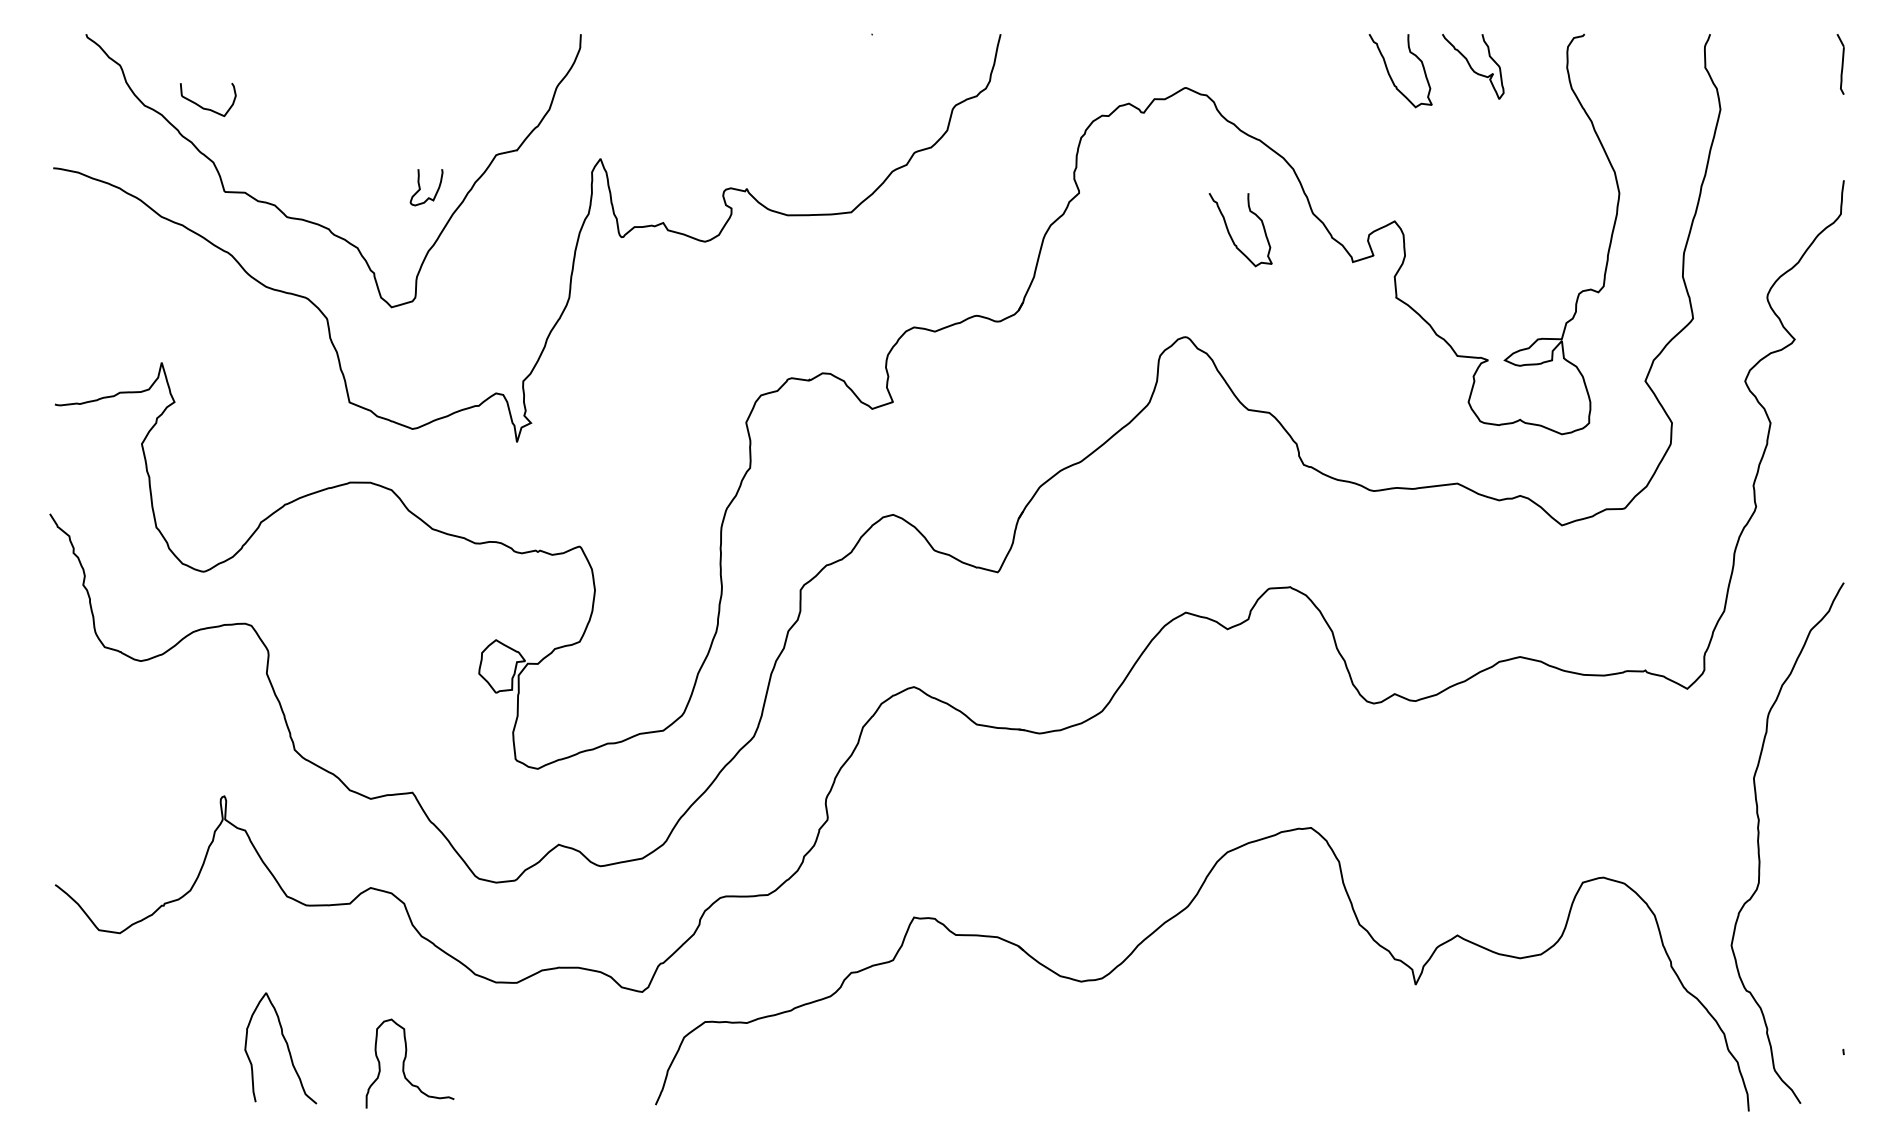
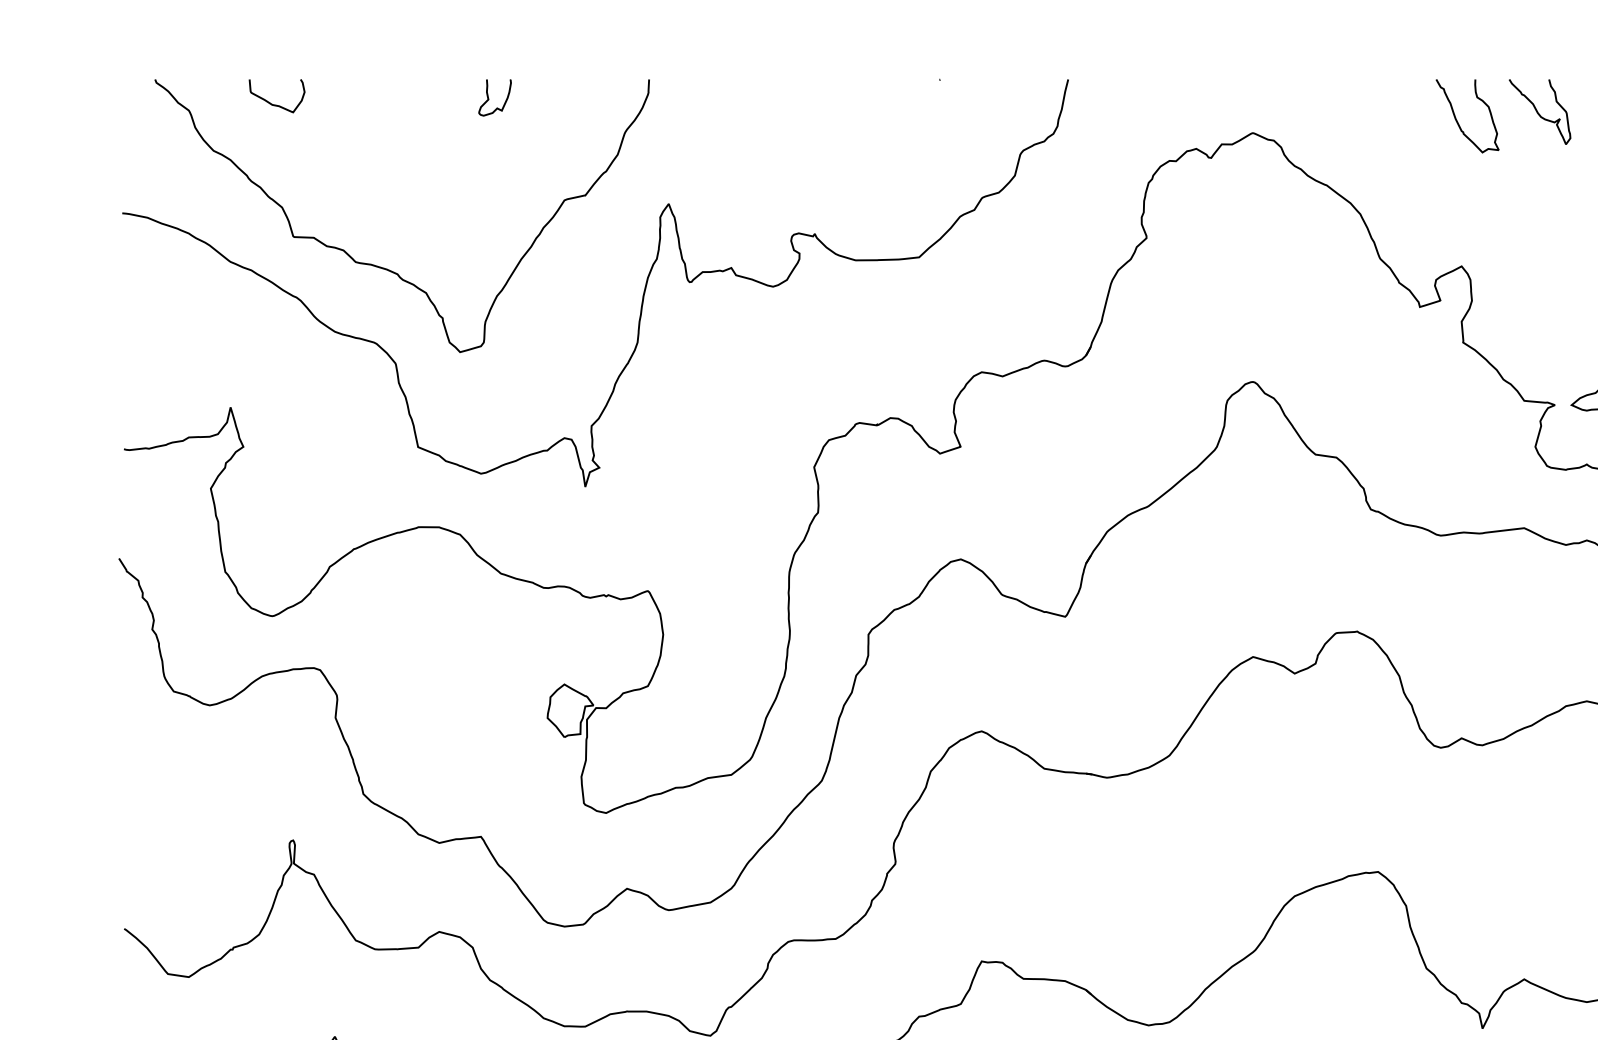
curve: (204, 107) -> (273, 103), moved
curve: (420, 187) -> (488, 97), moved
curve: (1231, 235) -> (1298, 280), removed

